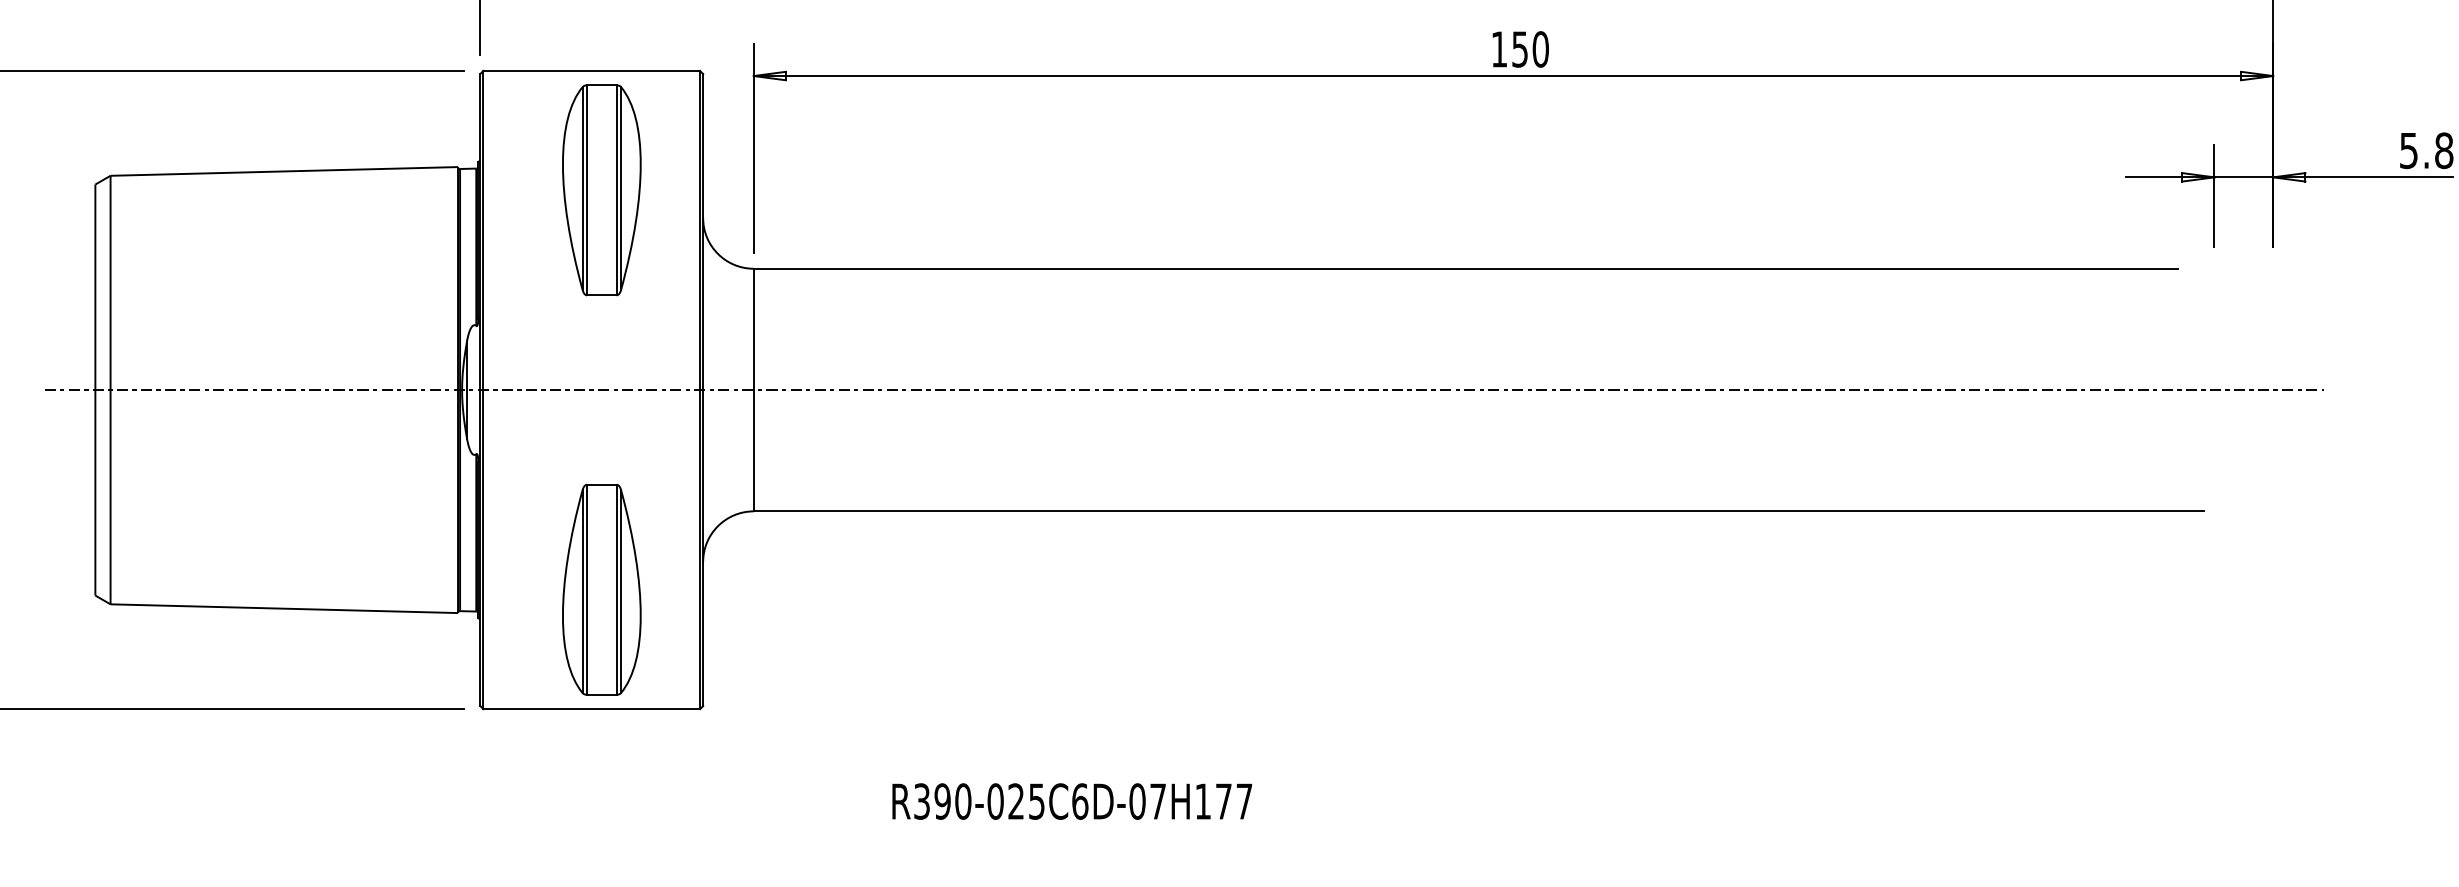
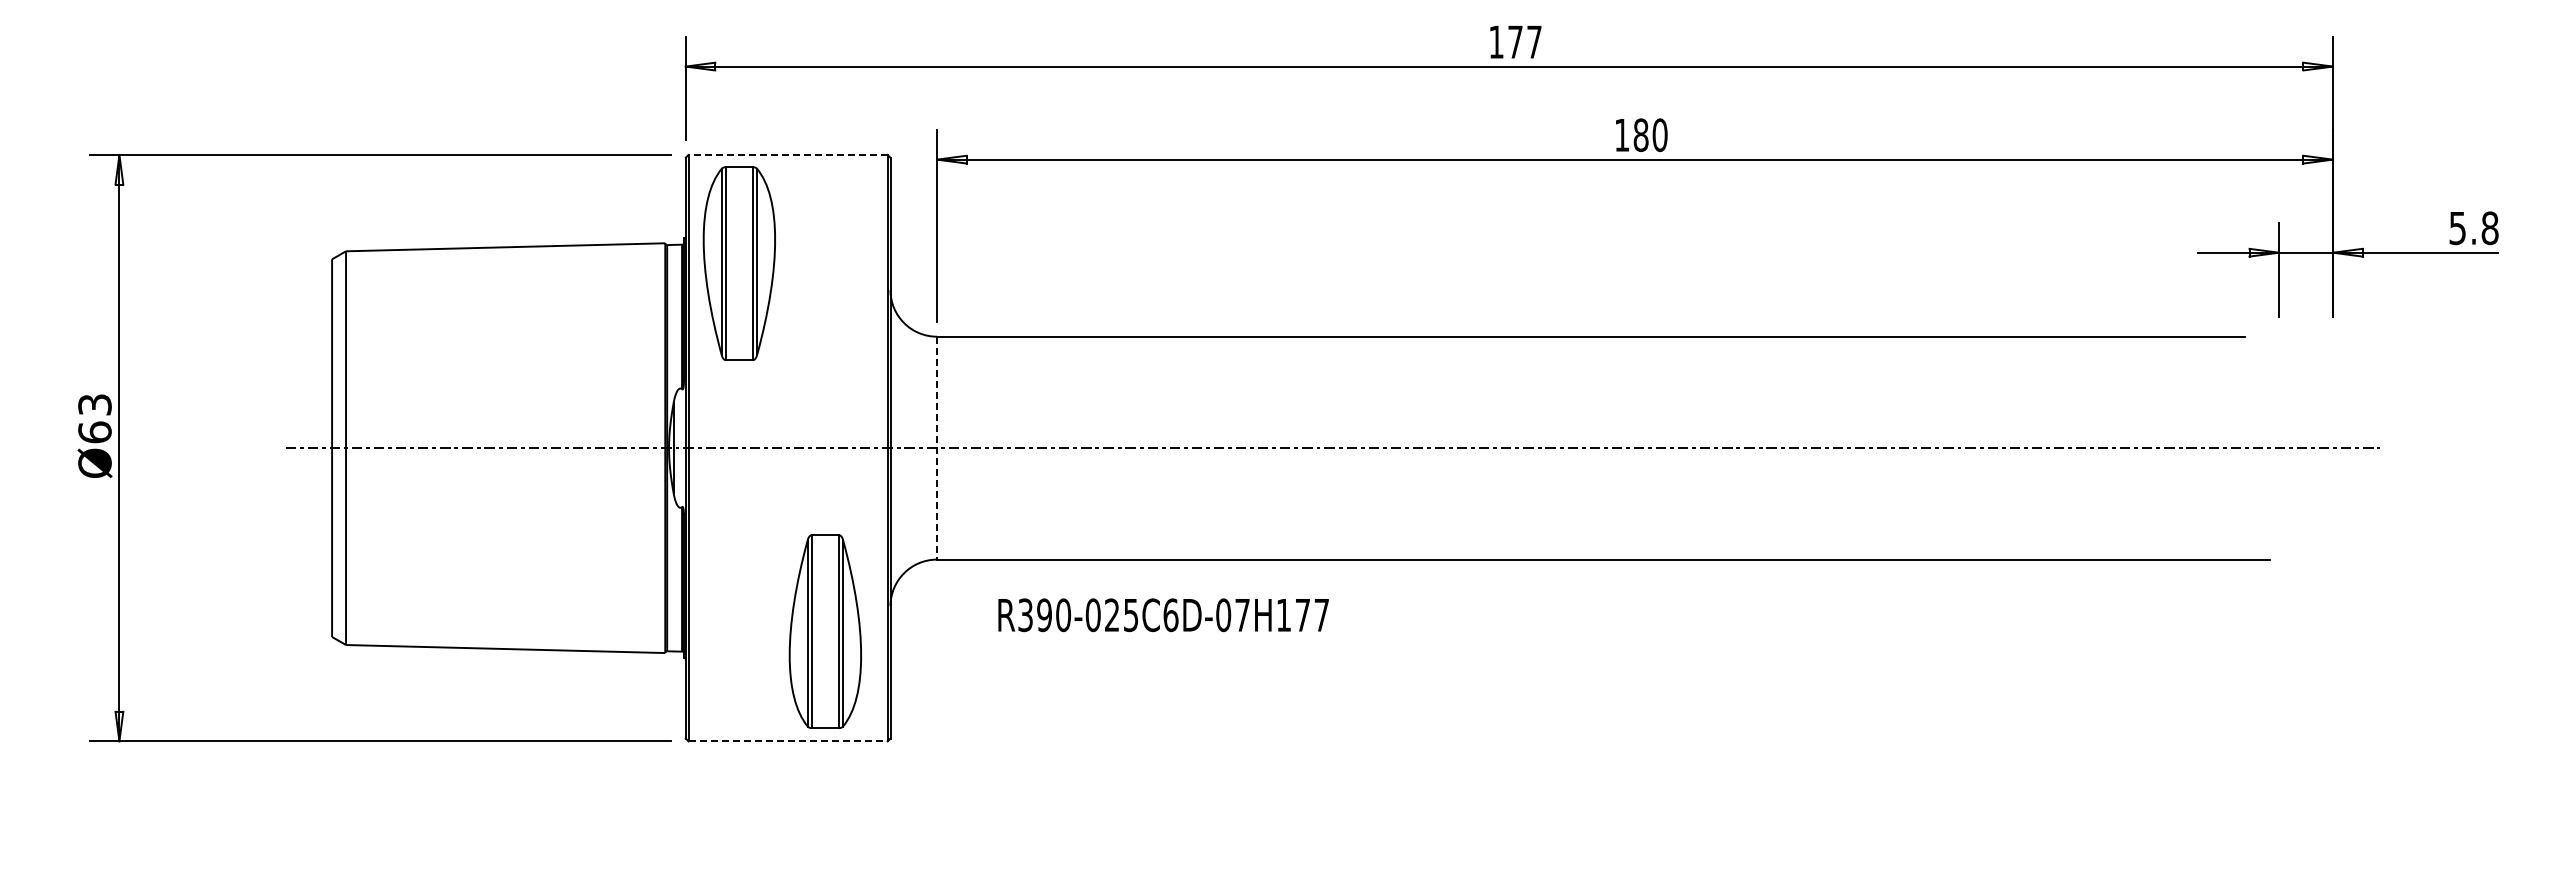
text: (1519, 49) -> (1640, 135), 150 -> 180
line: (592, 71) -> (788, 155), solid -> dashed
part: (600, 190) -> (738, 263), moved
line: (754, 390) -> (937, 448), solid -> dashed
part: (600, 589) -> (824, 631), moved
line: (592, 709) -> (788, 741), solid -> dashed
text: (1072, 801) -> (1163, 615), moved

